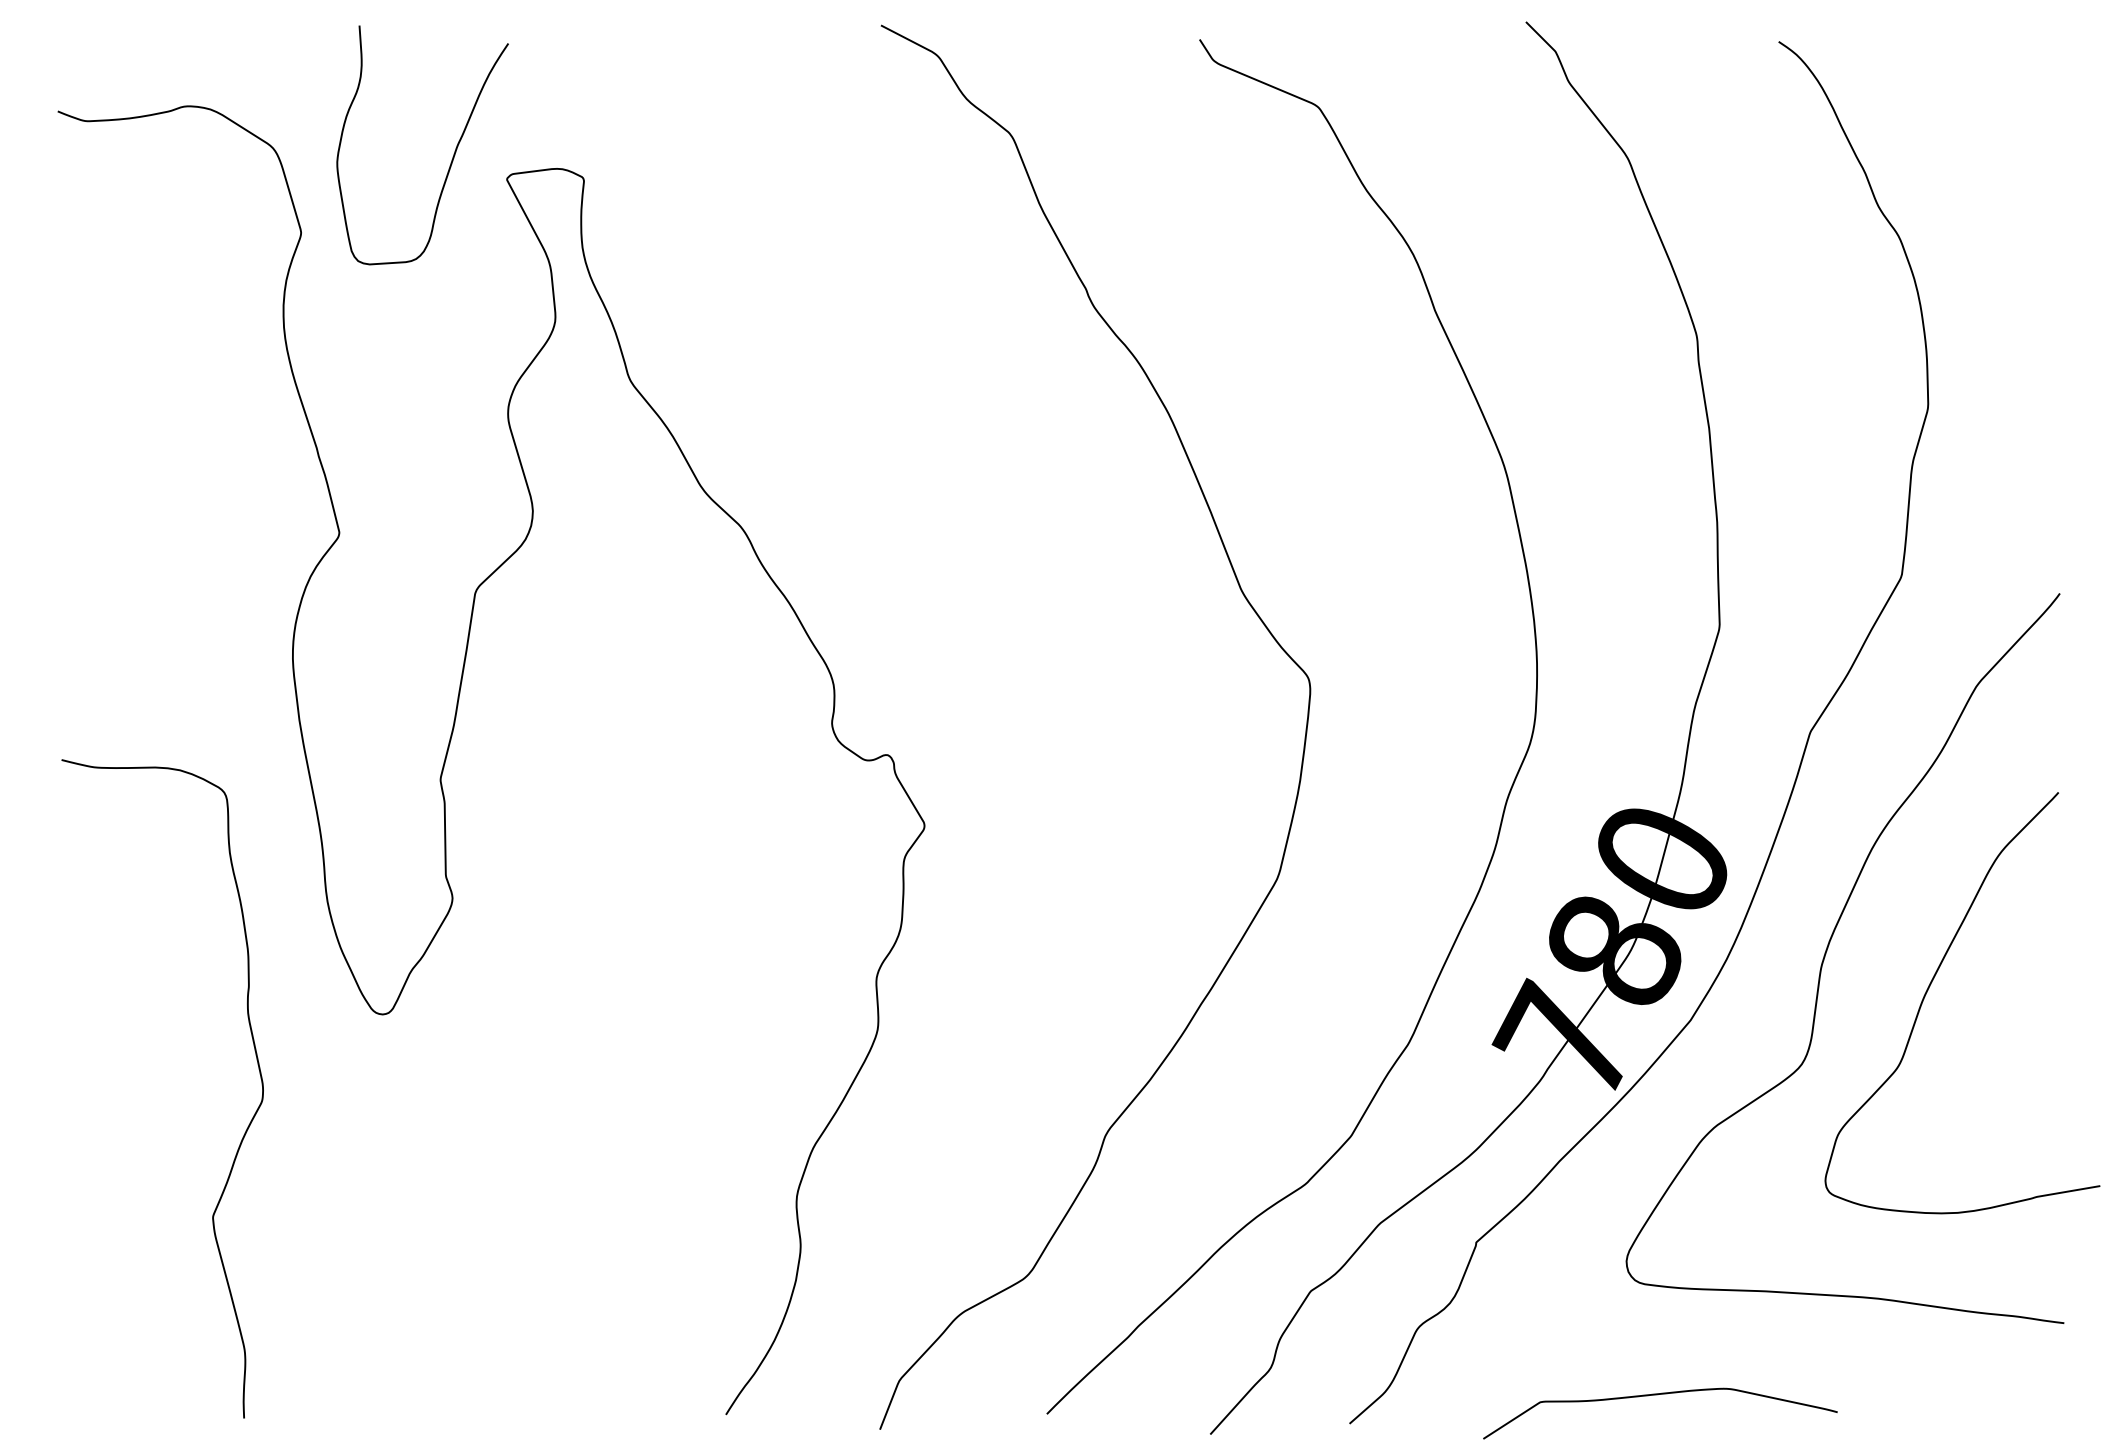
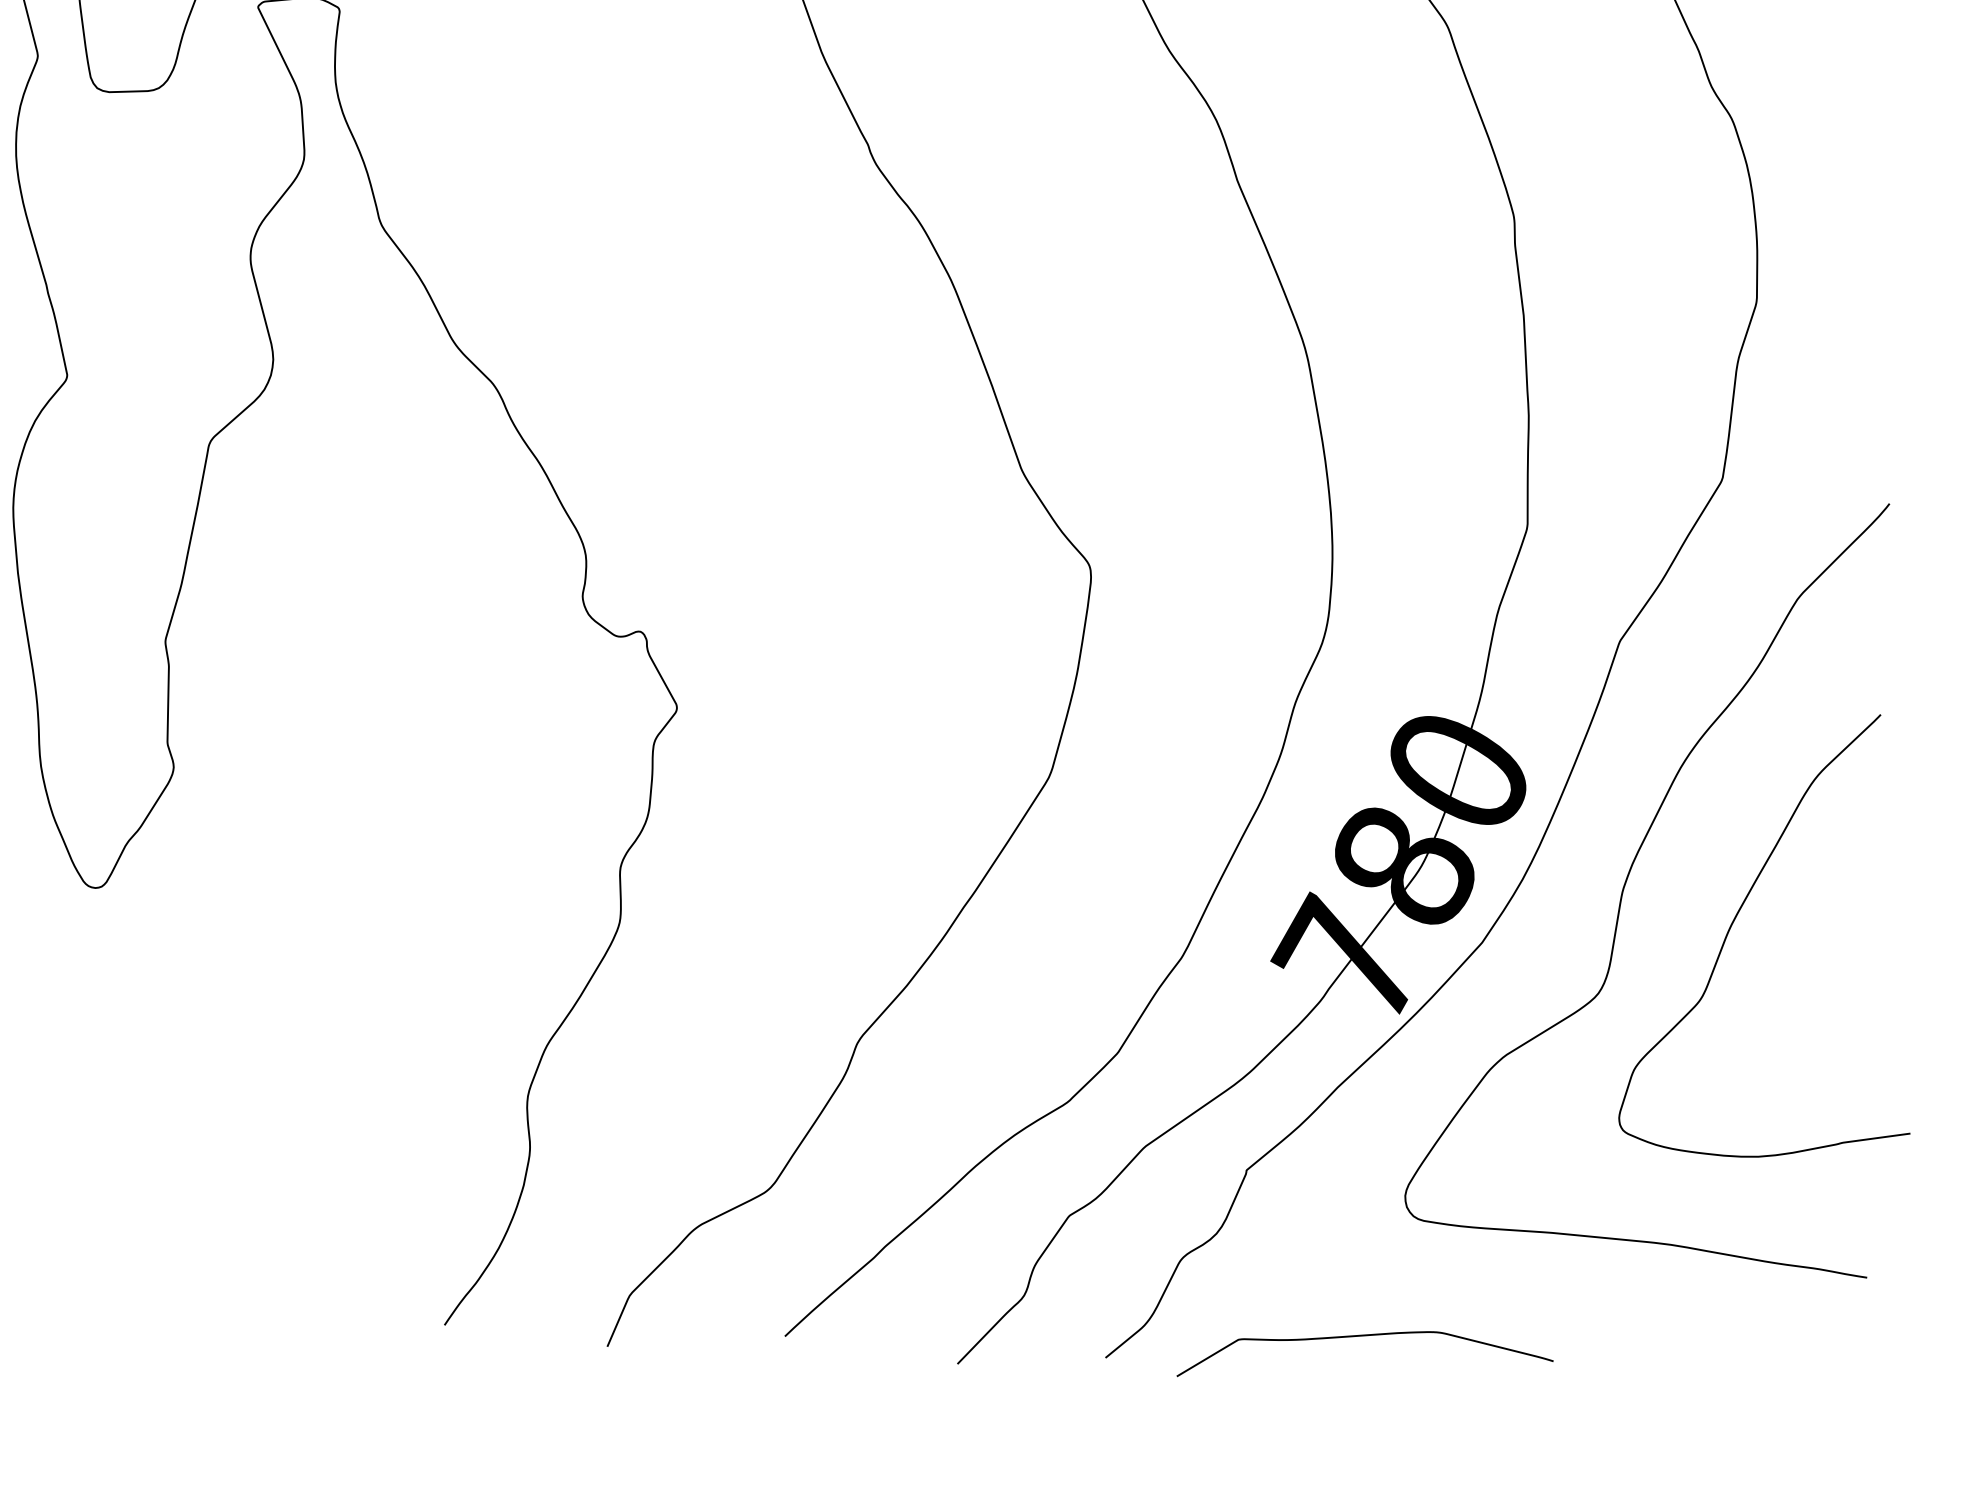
curve: (1657, 1395) -> (1363, 1336), moved

